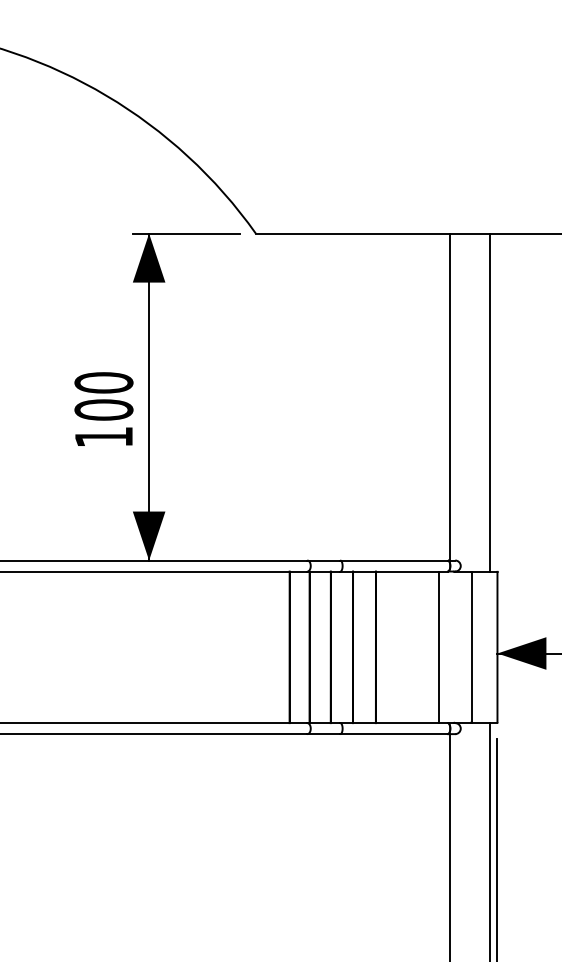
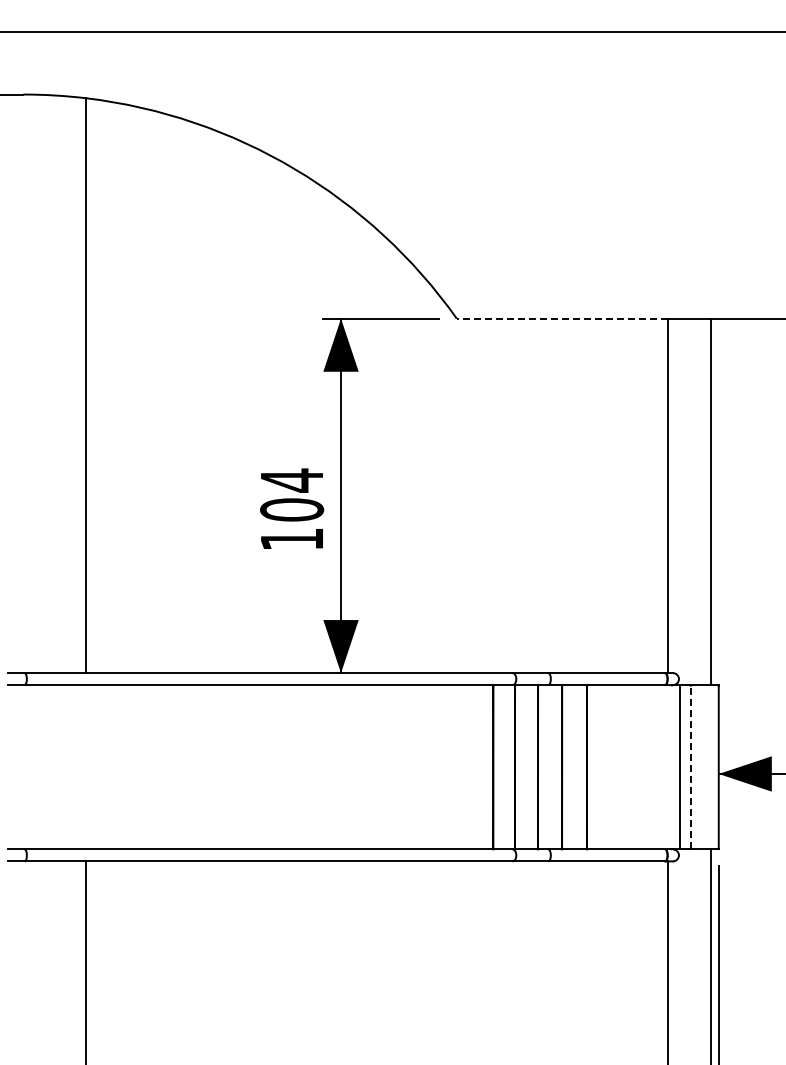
line: (352, 233) -> (561, 318), solid -> dashed
text: (104, 382) -> (292, 480), 100 -> 104
line: (471, 646) -> (690, 766), solid -> dashed
line: (439, 647) -> (680, 767), moved

